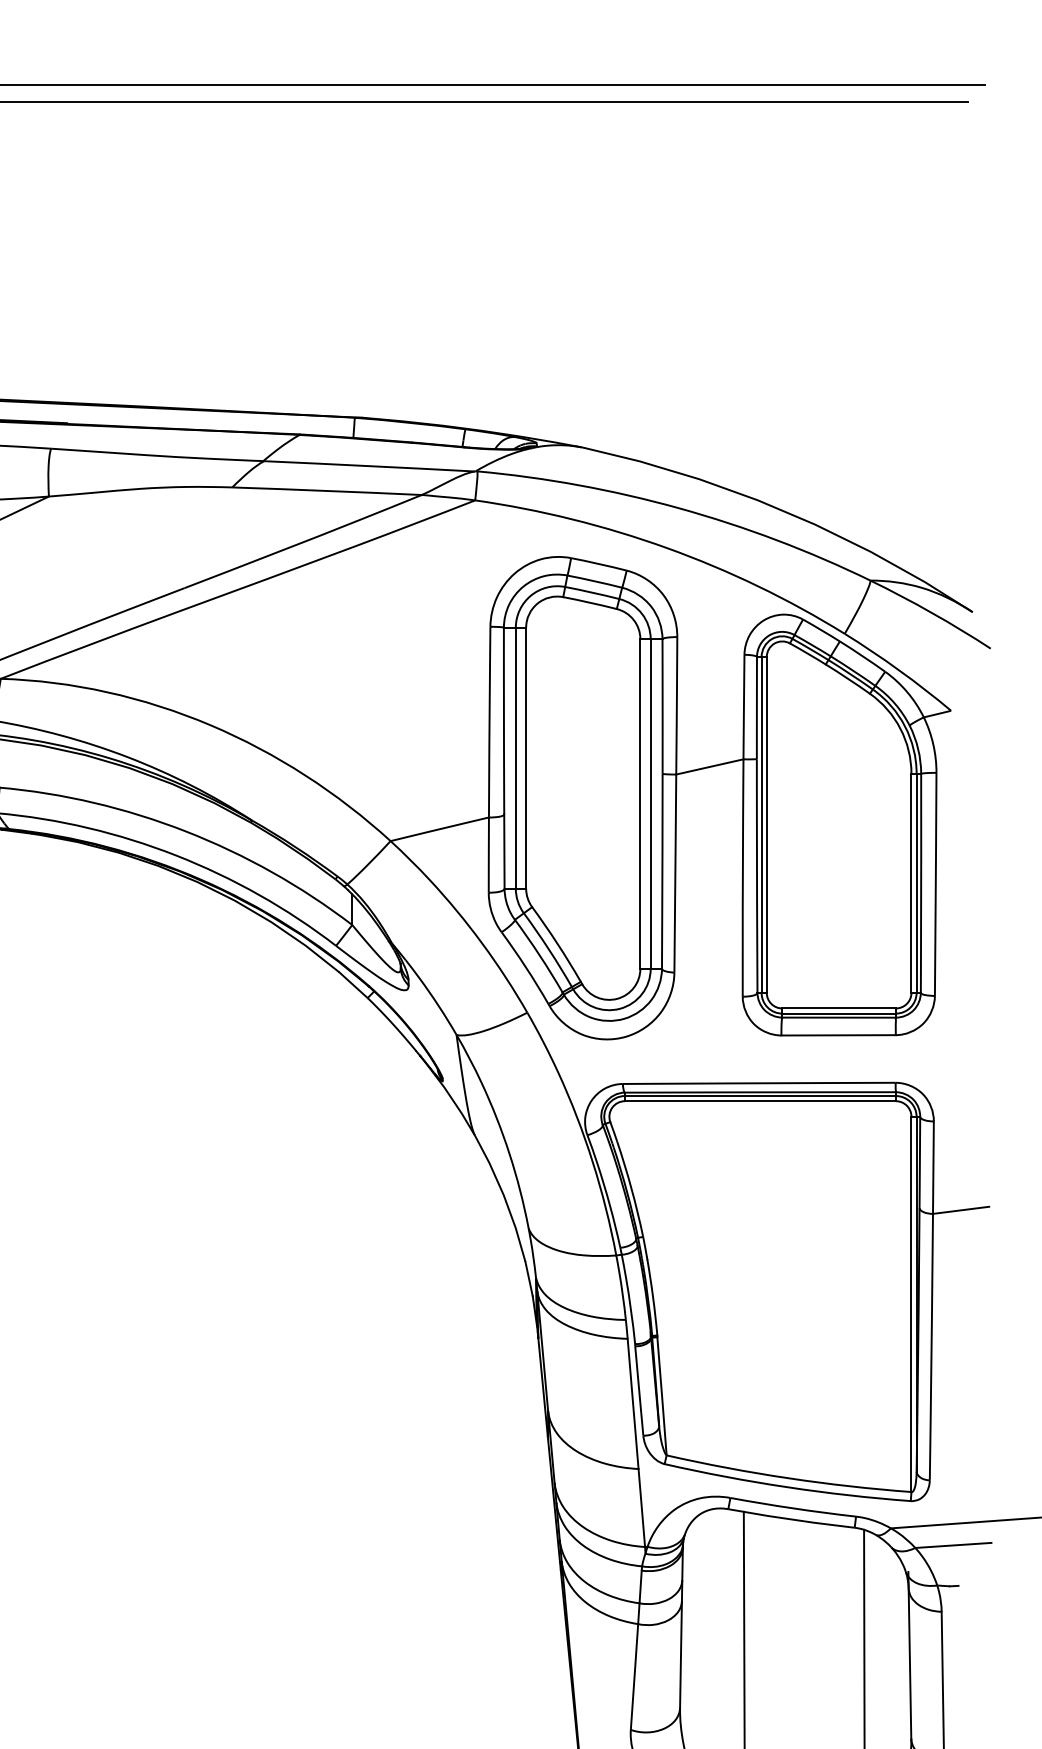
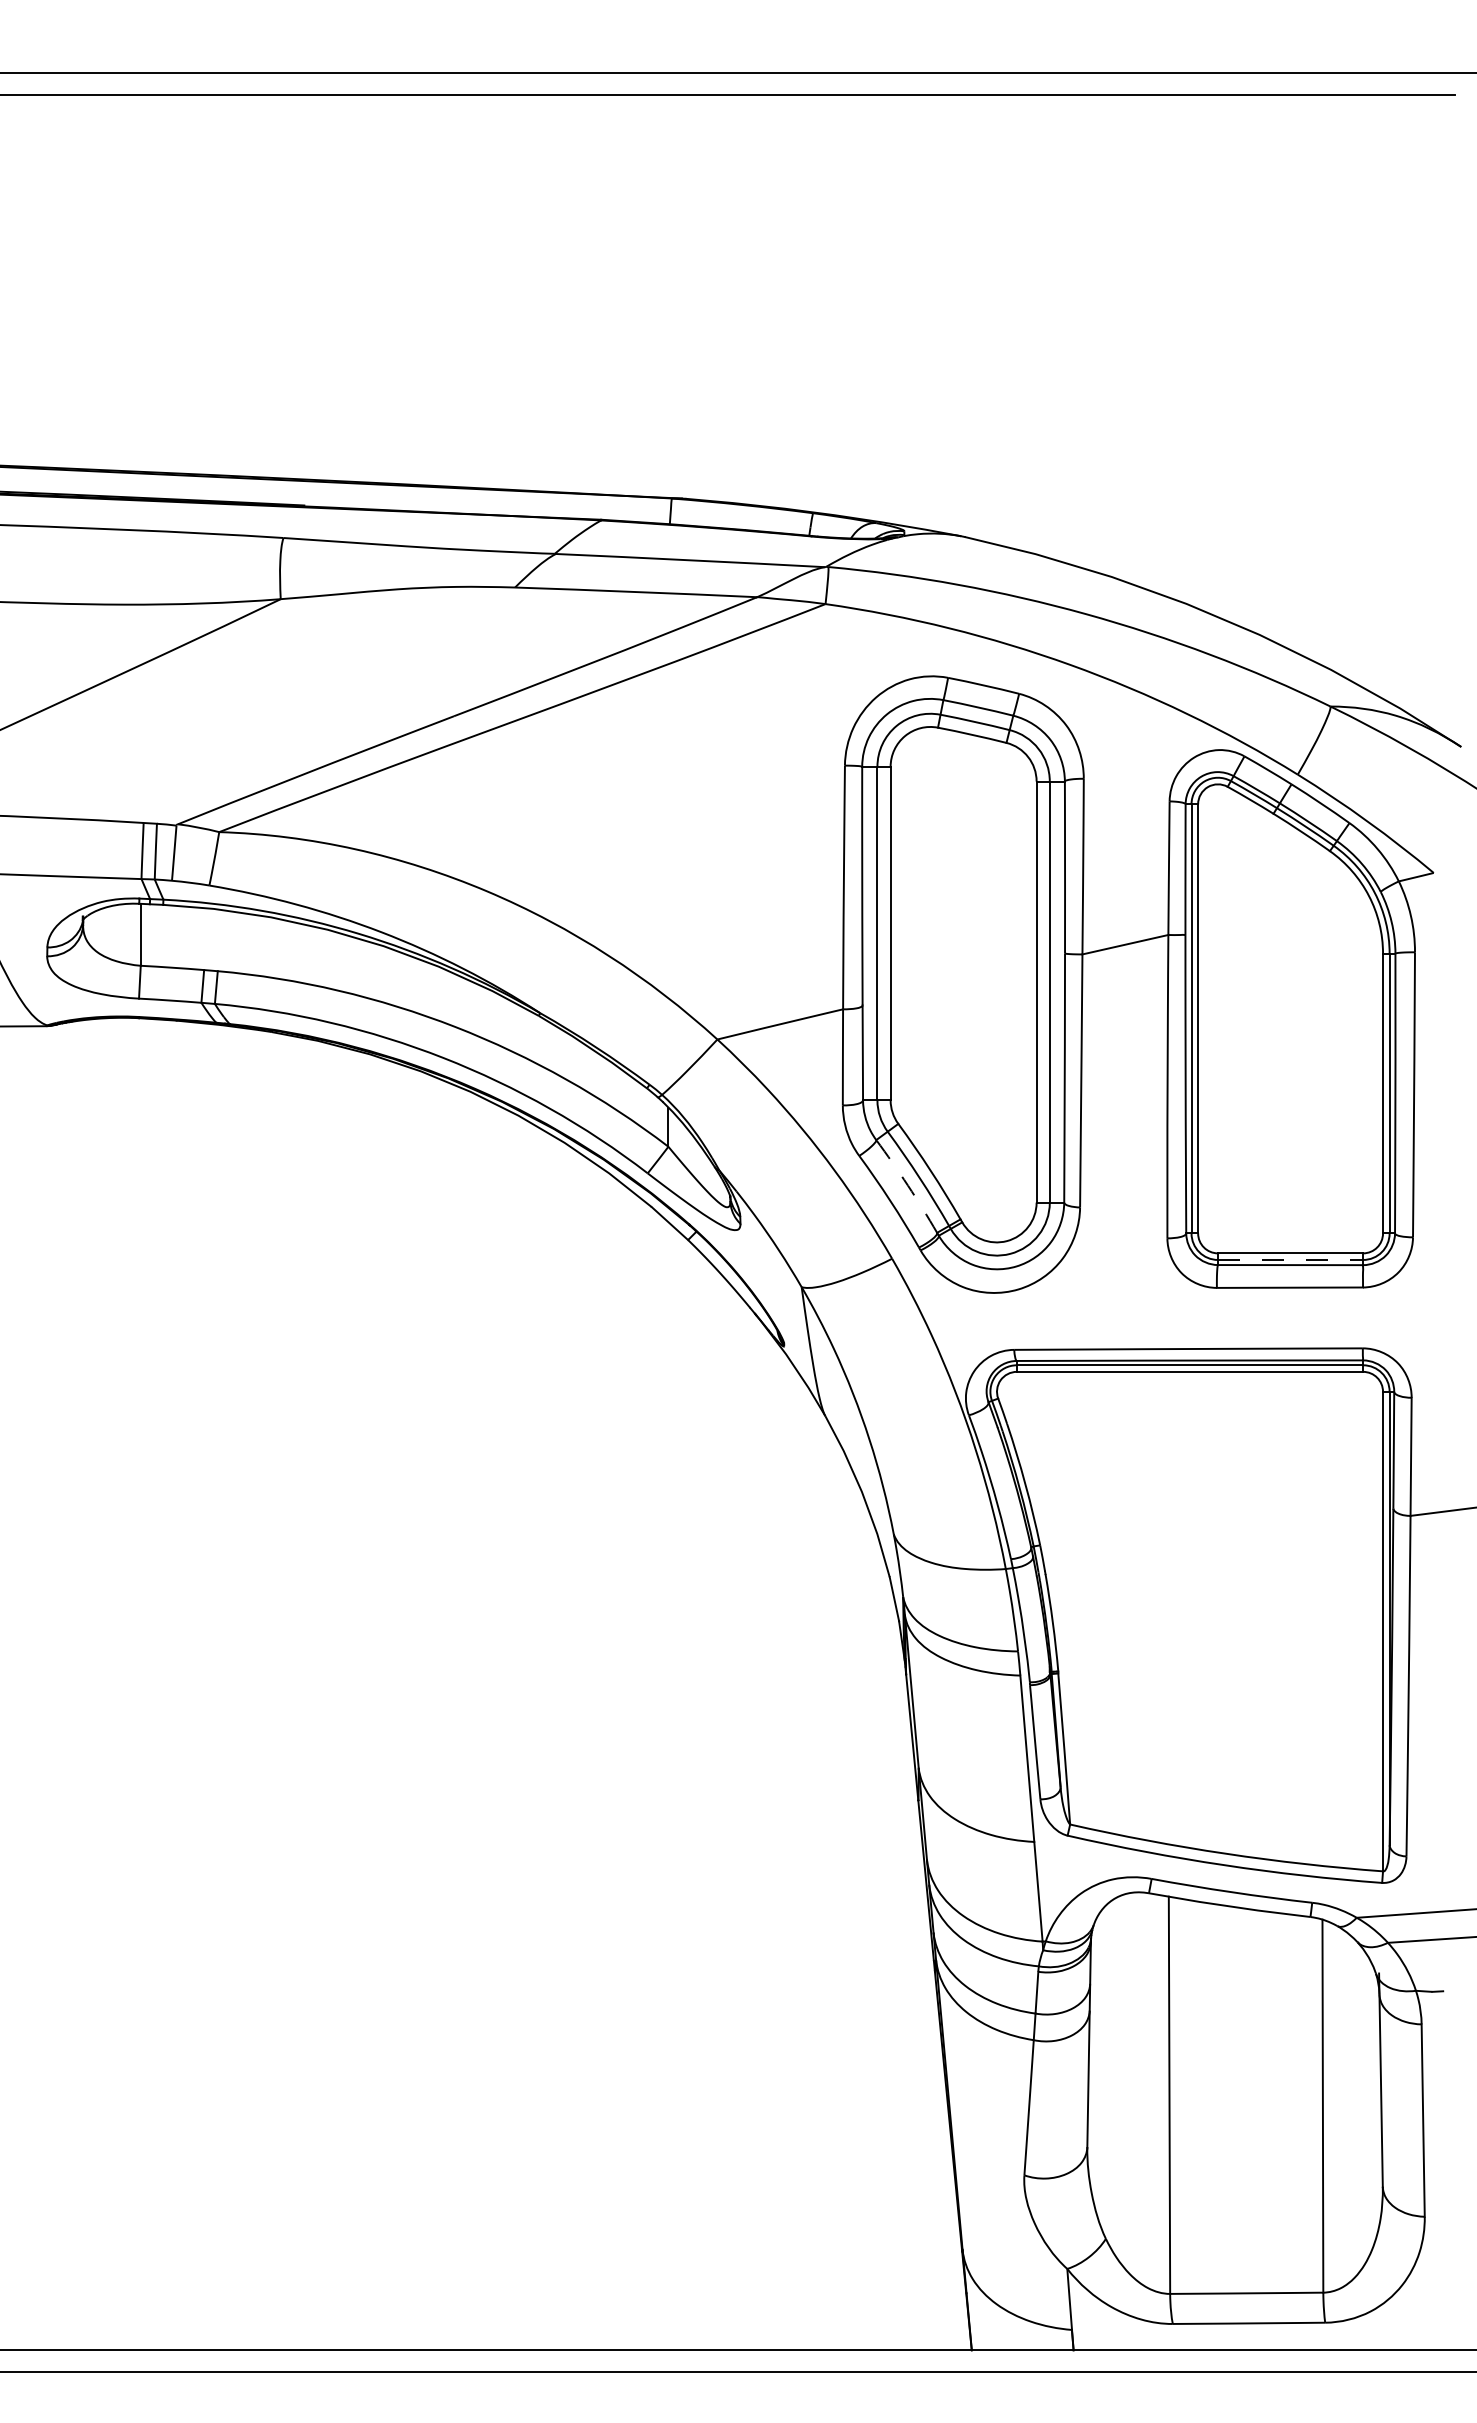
arc: (540, 955) -> (908, 1185), solid -> dashed
line: (839, 1013) -> (1290, 1259), solid -> dashed

